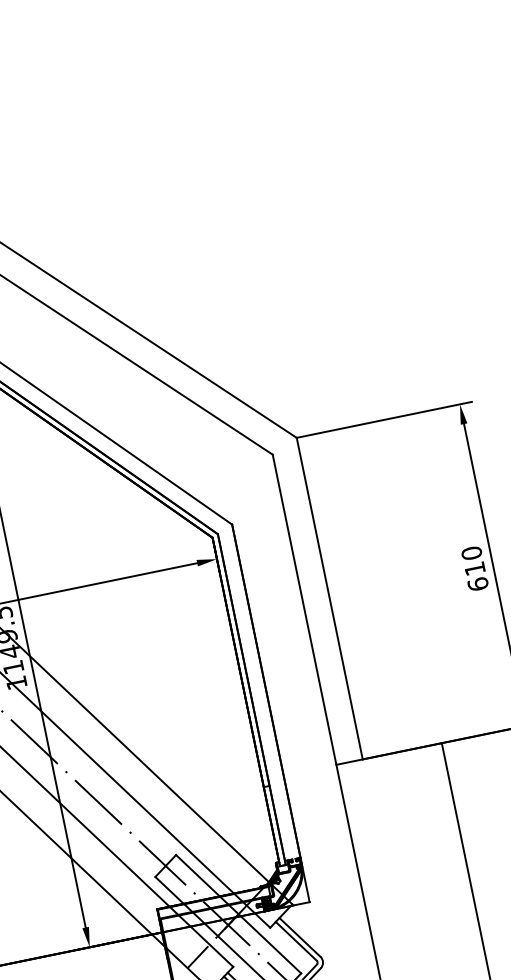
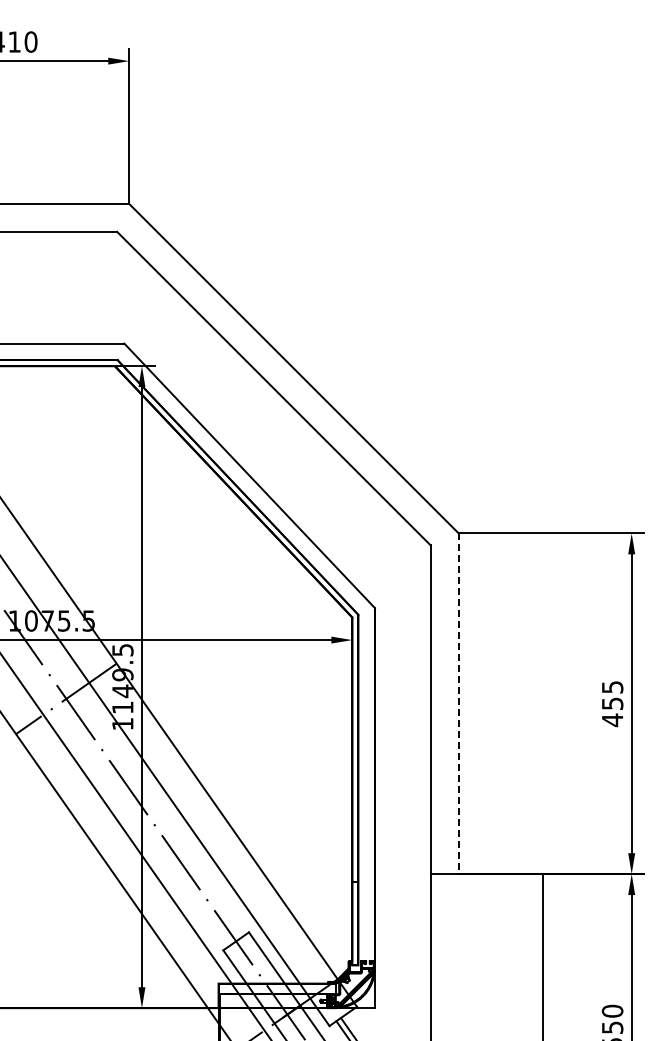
text: (474, 568) -> (612, 703), 610 -> 455
line: (329, 599) -> (458, 704), solid -> dashed

